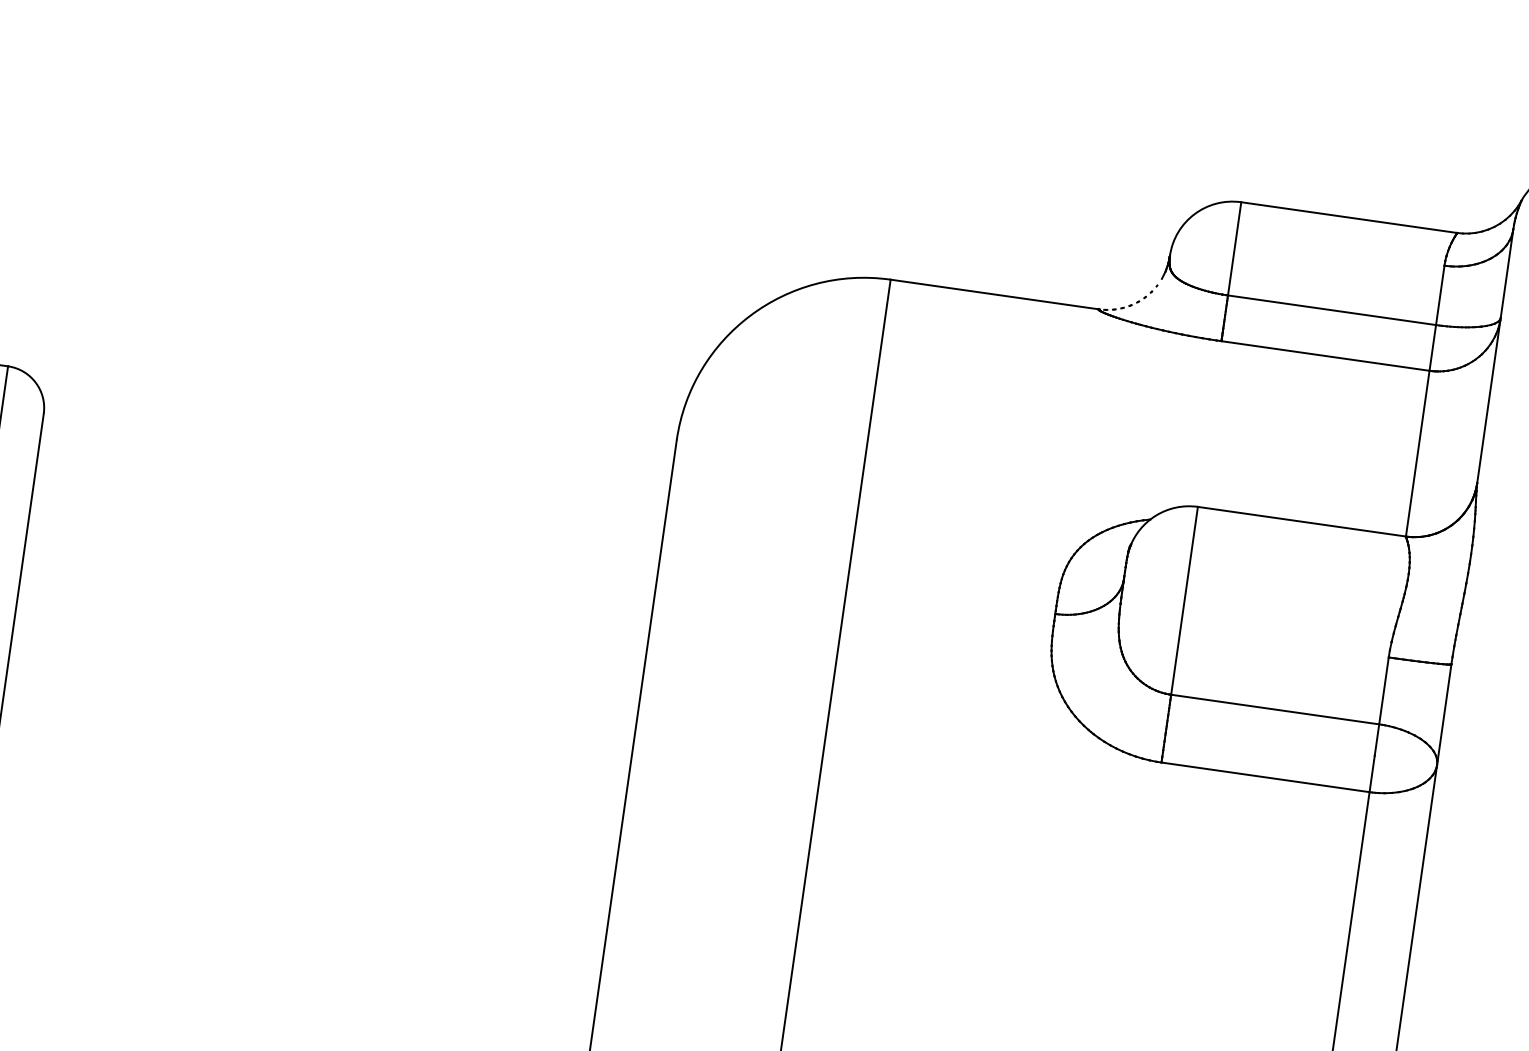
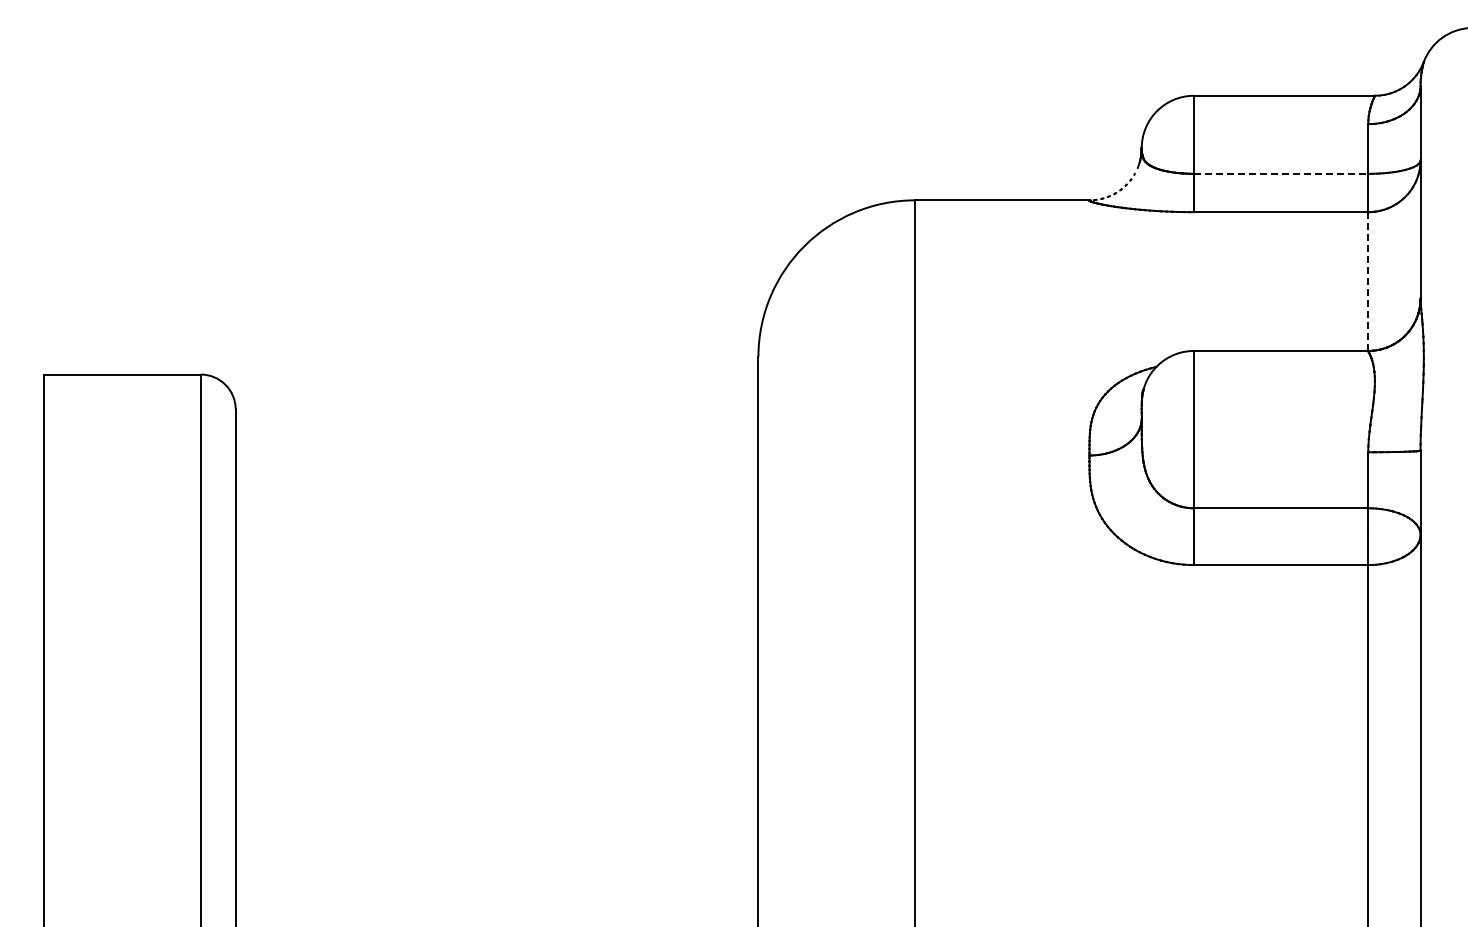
line: (1332, 309) -> (1281, 173), solid -> dashed
line: (1418, 453) -> (1368, 281), solid -> dashed

